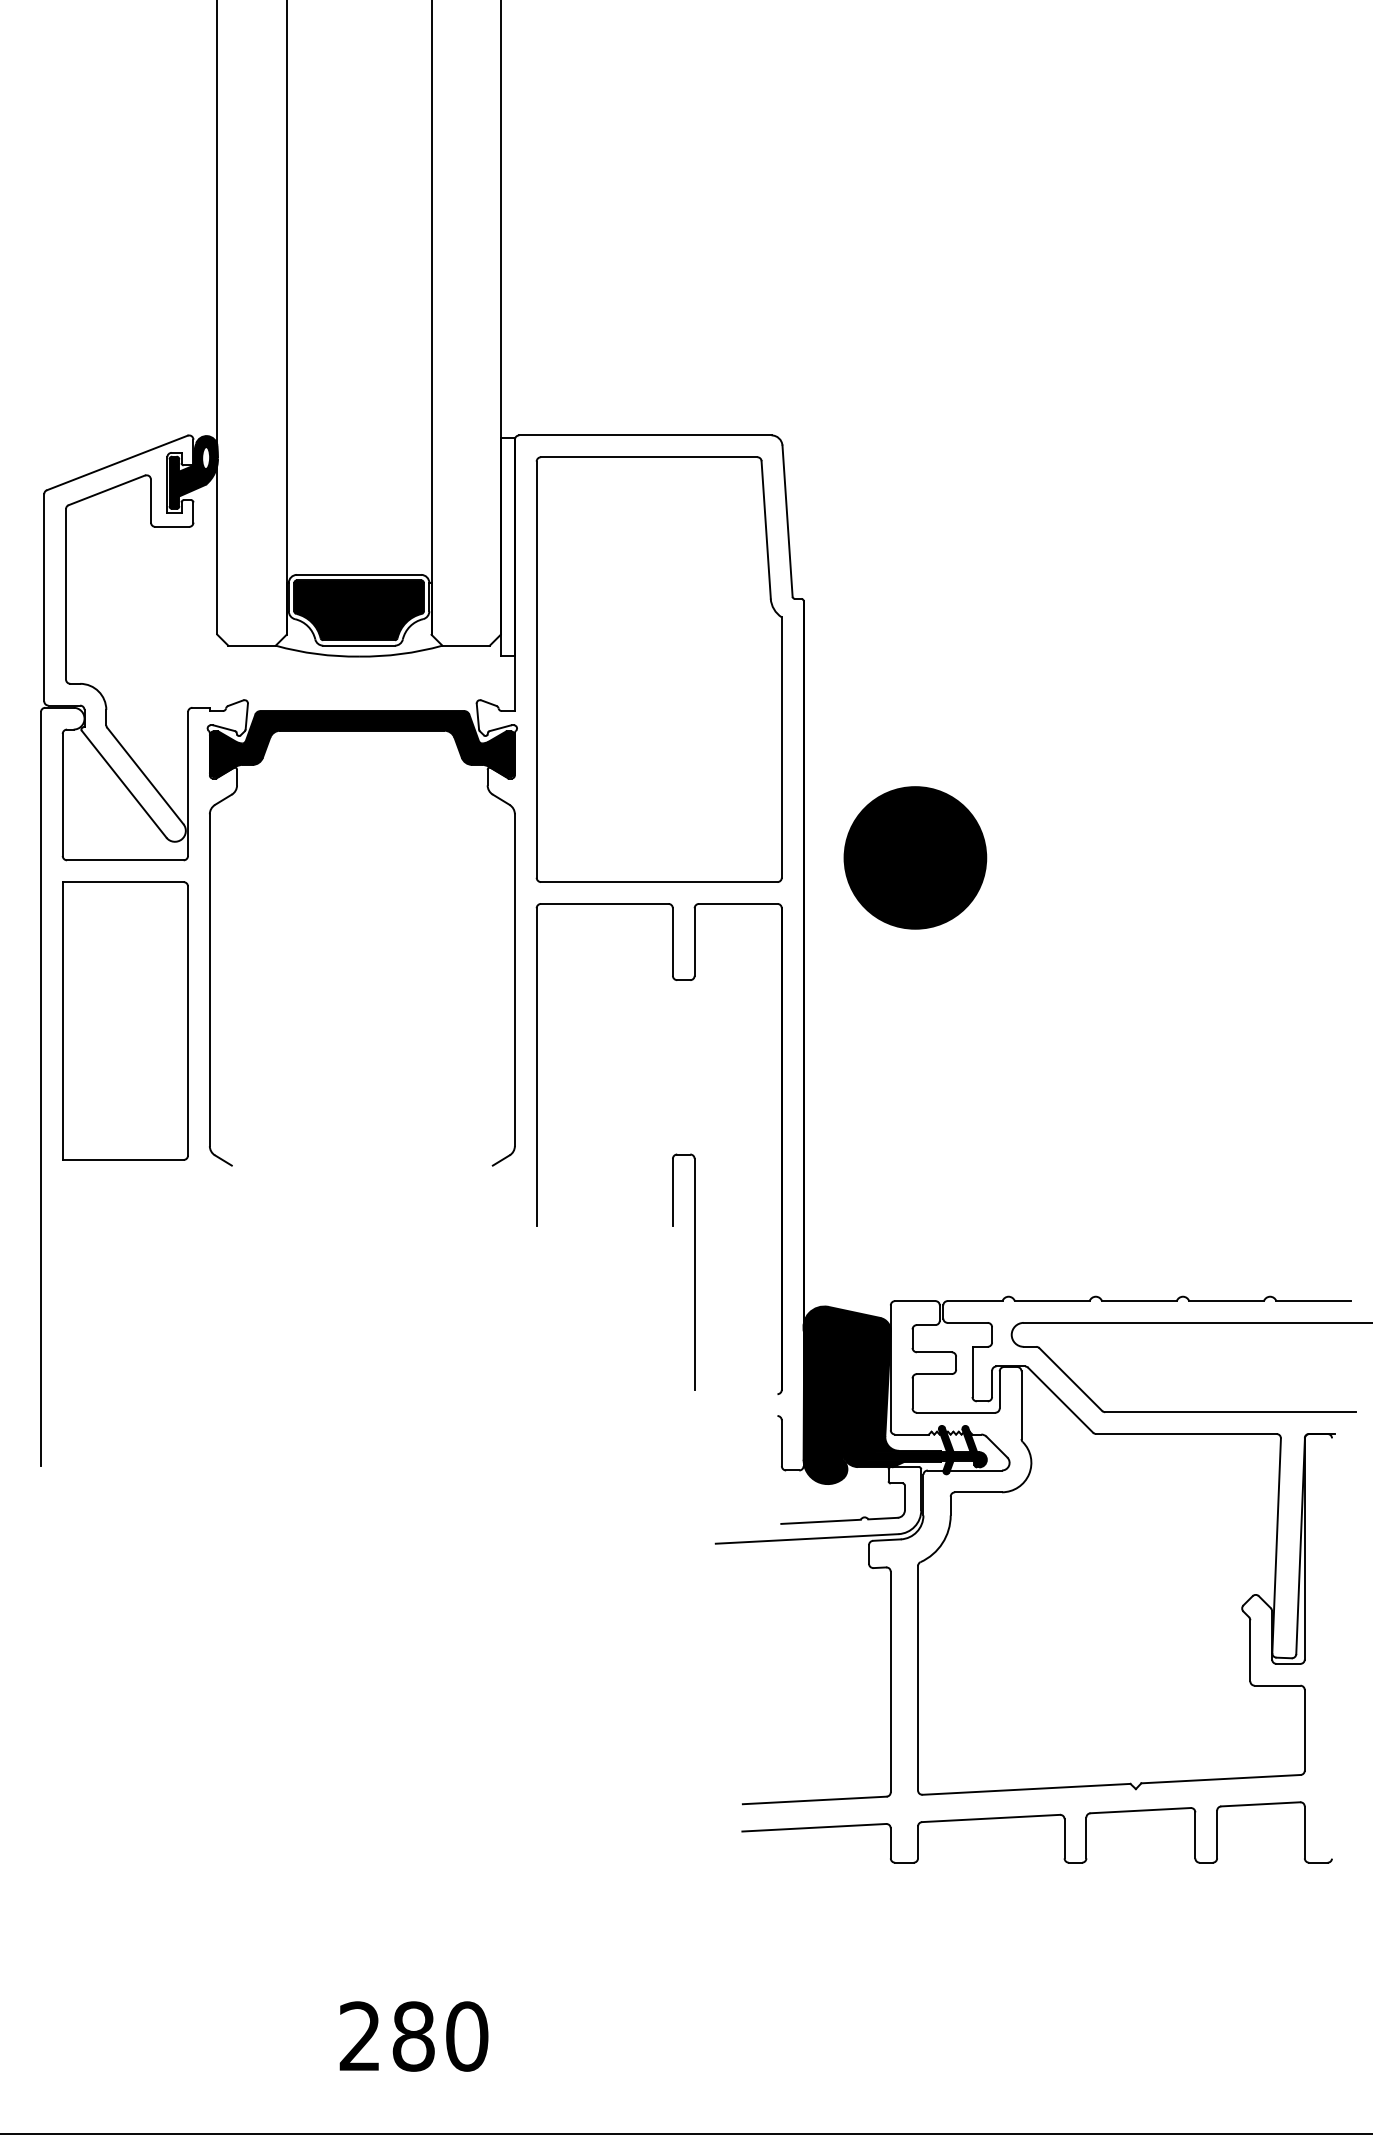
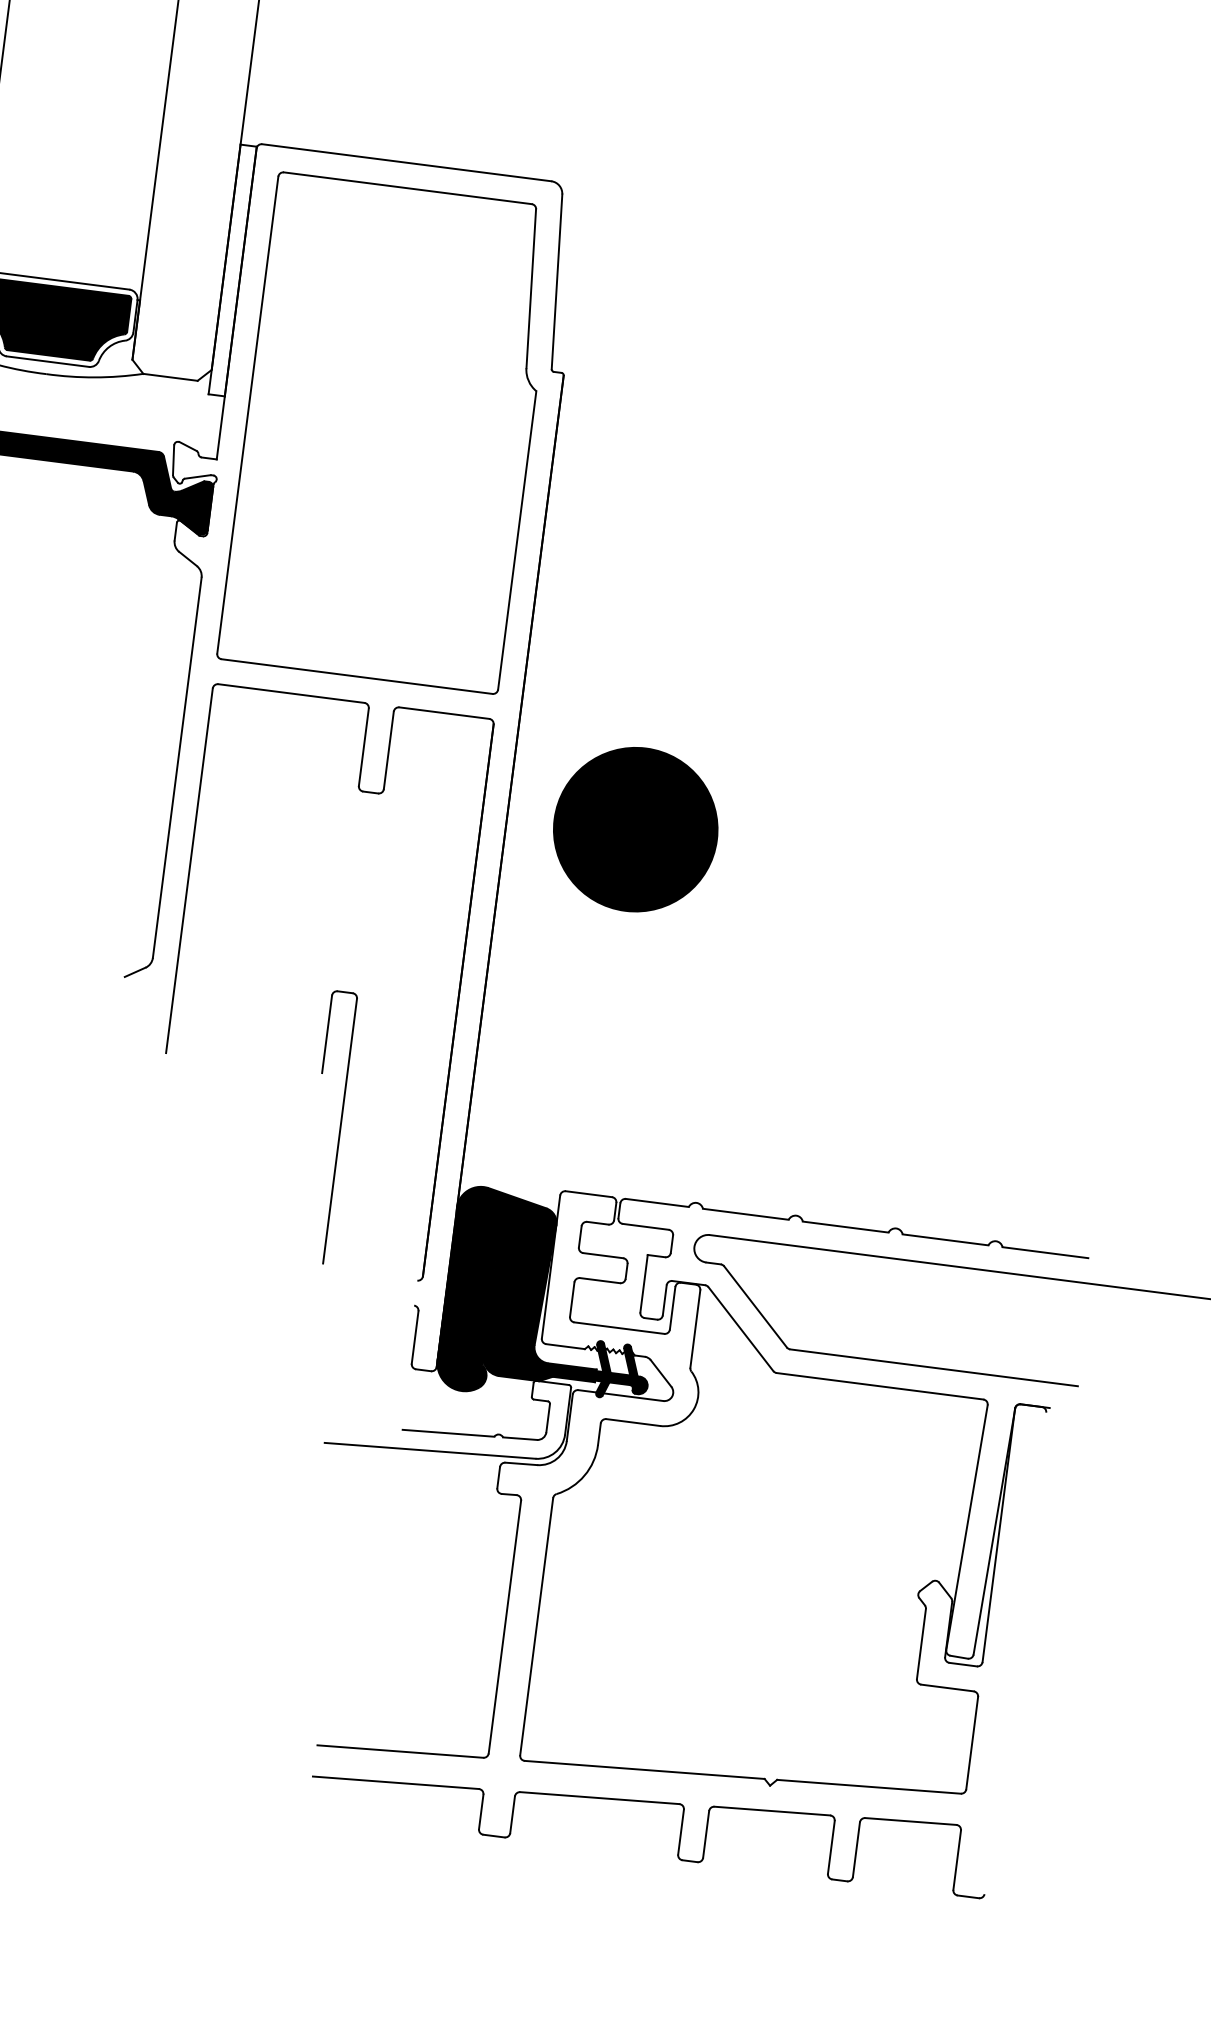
part: (915, 857) -> (635, 829), moved

